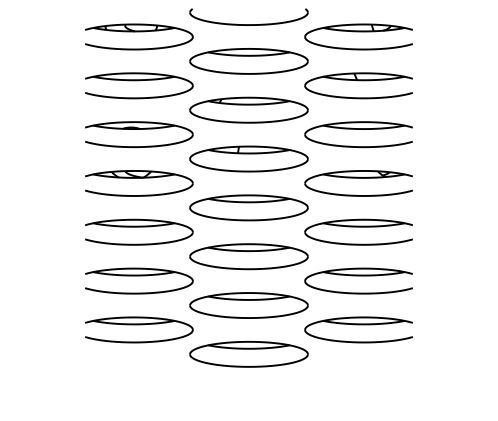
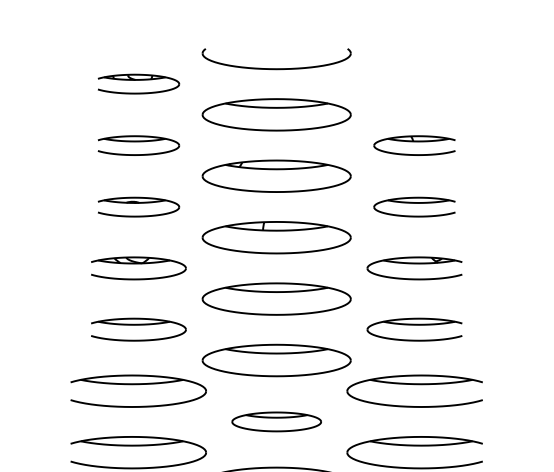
part: (139, 36) -> (138, 83), size x0.6
part: (358, 36) -> (414, 83), removed
part: (139, 85) -> (138, 145), size x0.6
part: (358, 85) -> (414, 145), size x0.6
part: (139, 134) -> (138, 206), size x0.6
part: (358, 134) -> (414, 206), size x0.6
part: (139, 183) -> (138, 268), size x0.7
part: (358, 183) -> (414, 268), size x0.7
part: (139, 231) -> (138, 328), size x0.7
part: (358, 231) -> (414, 328), size x0.7
part: (248, 305) -> (276, 421), size x0.6

